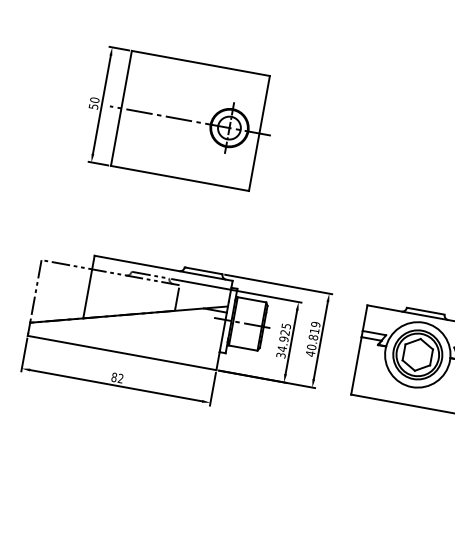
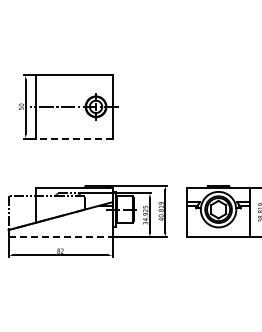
line: (179, 178) -> (74, 138), solid -> dashed
line: (123, 353) -> (61, 237), solid -> dashed

